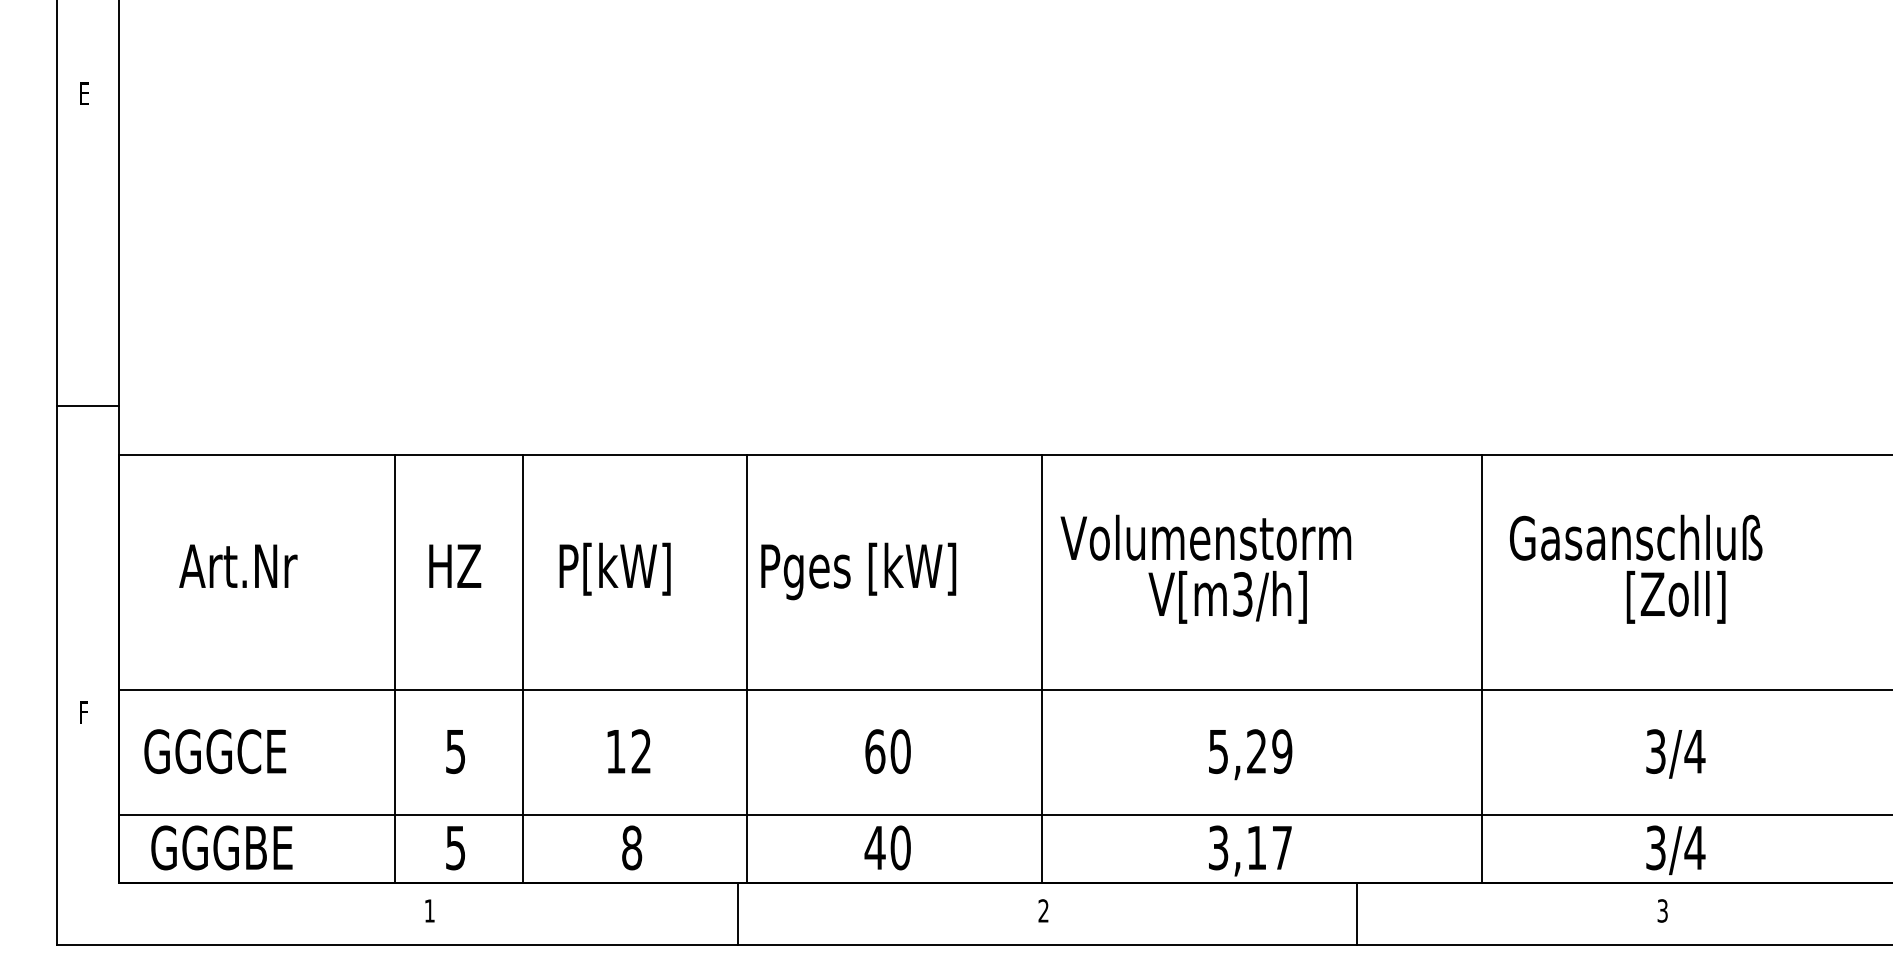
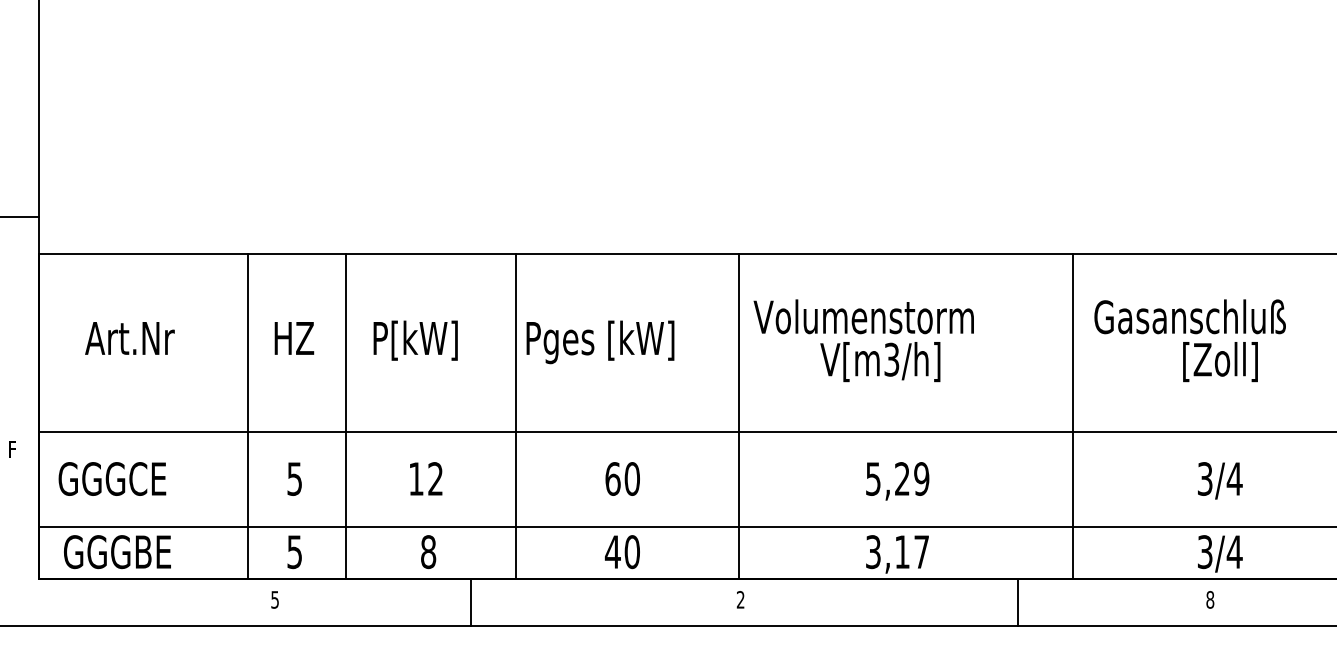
text: (429, 910) -> (274, 599), 1 -> 5
text: (1662, 910) -> (1210, 599), 3 -> 8
line: (737, 913) -> (470, 601), moved
line: (1356, 913) -> (1018, 601), moved

